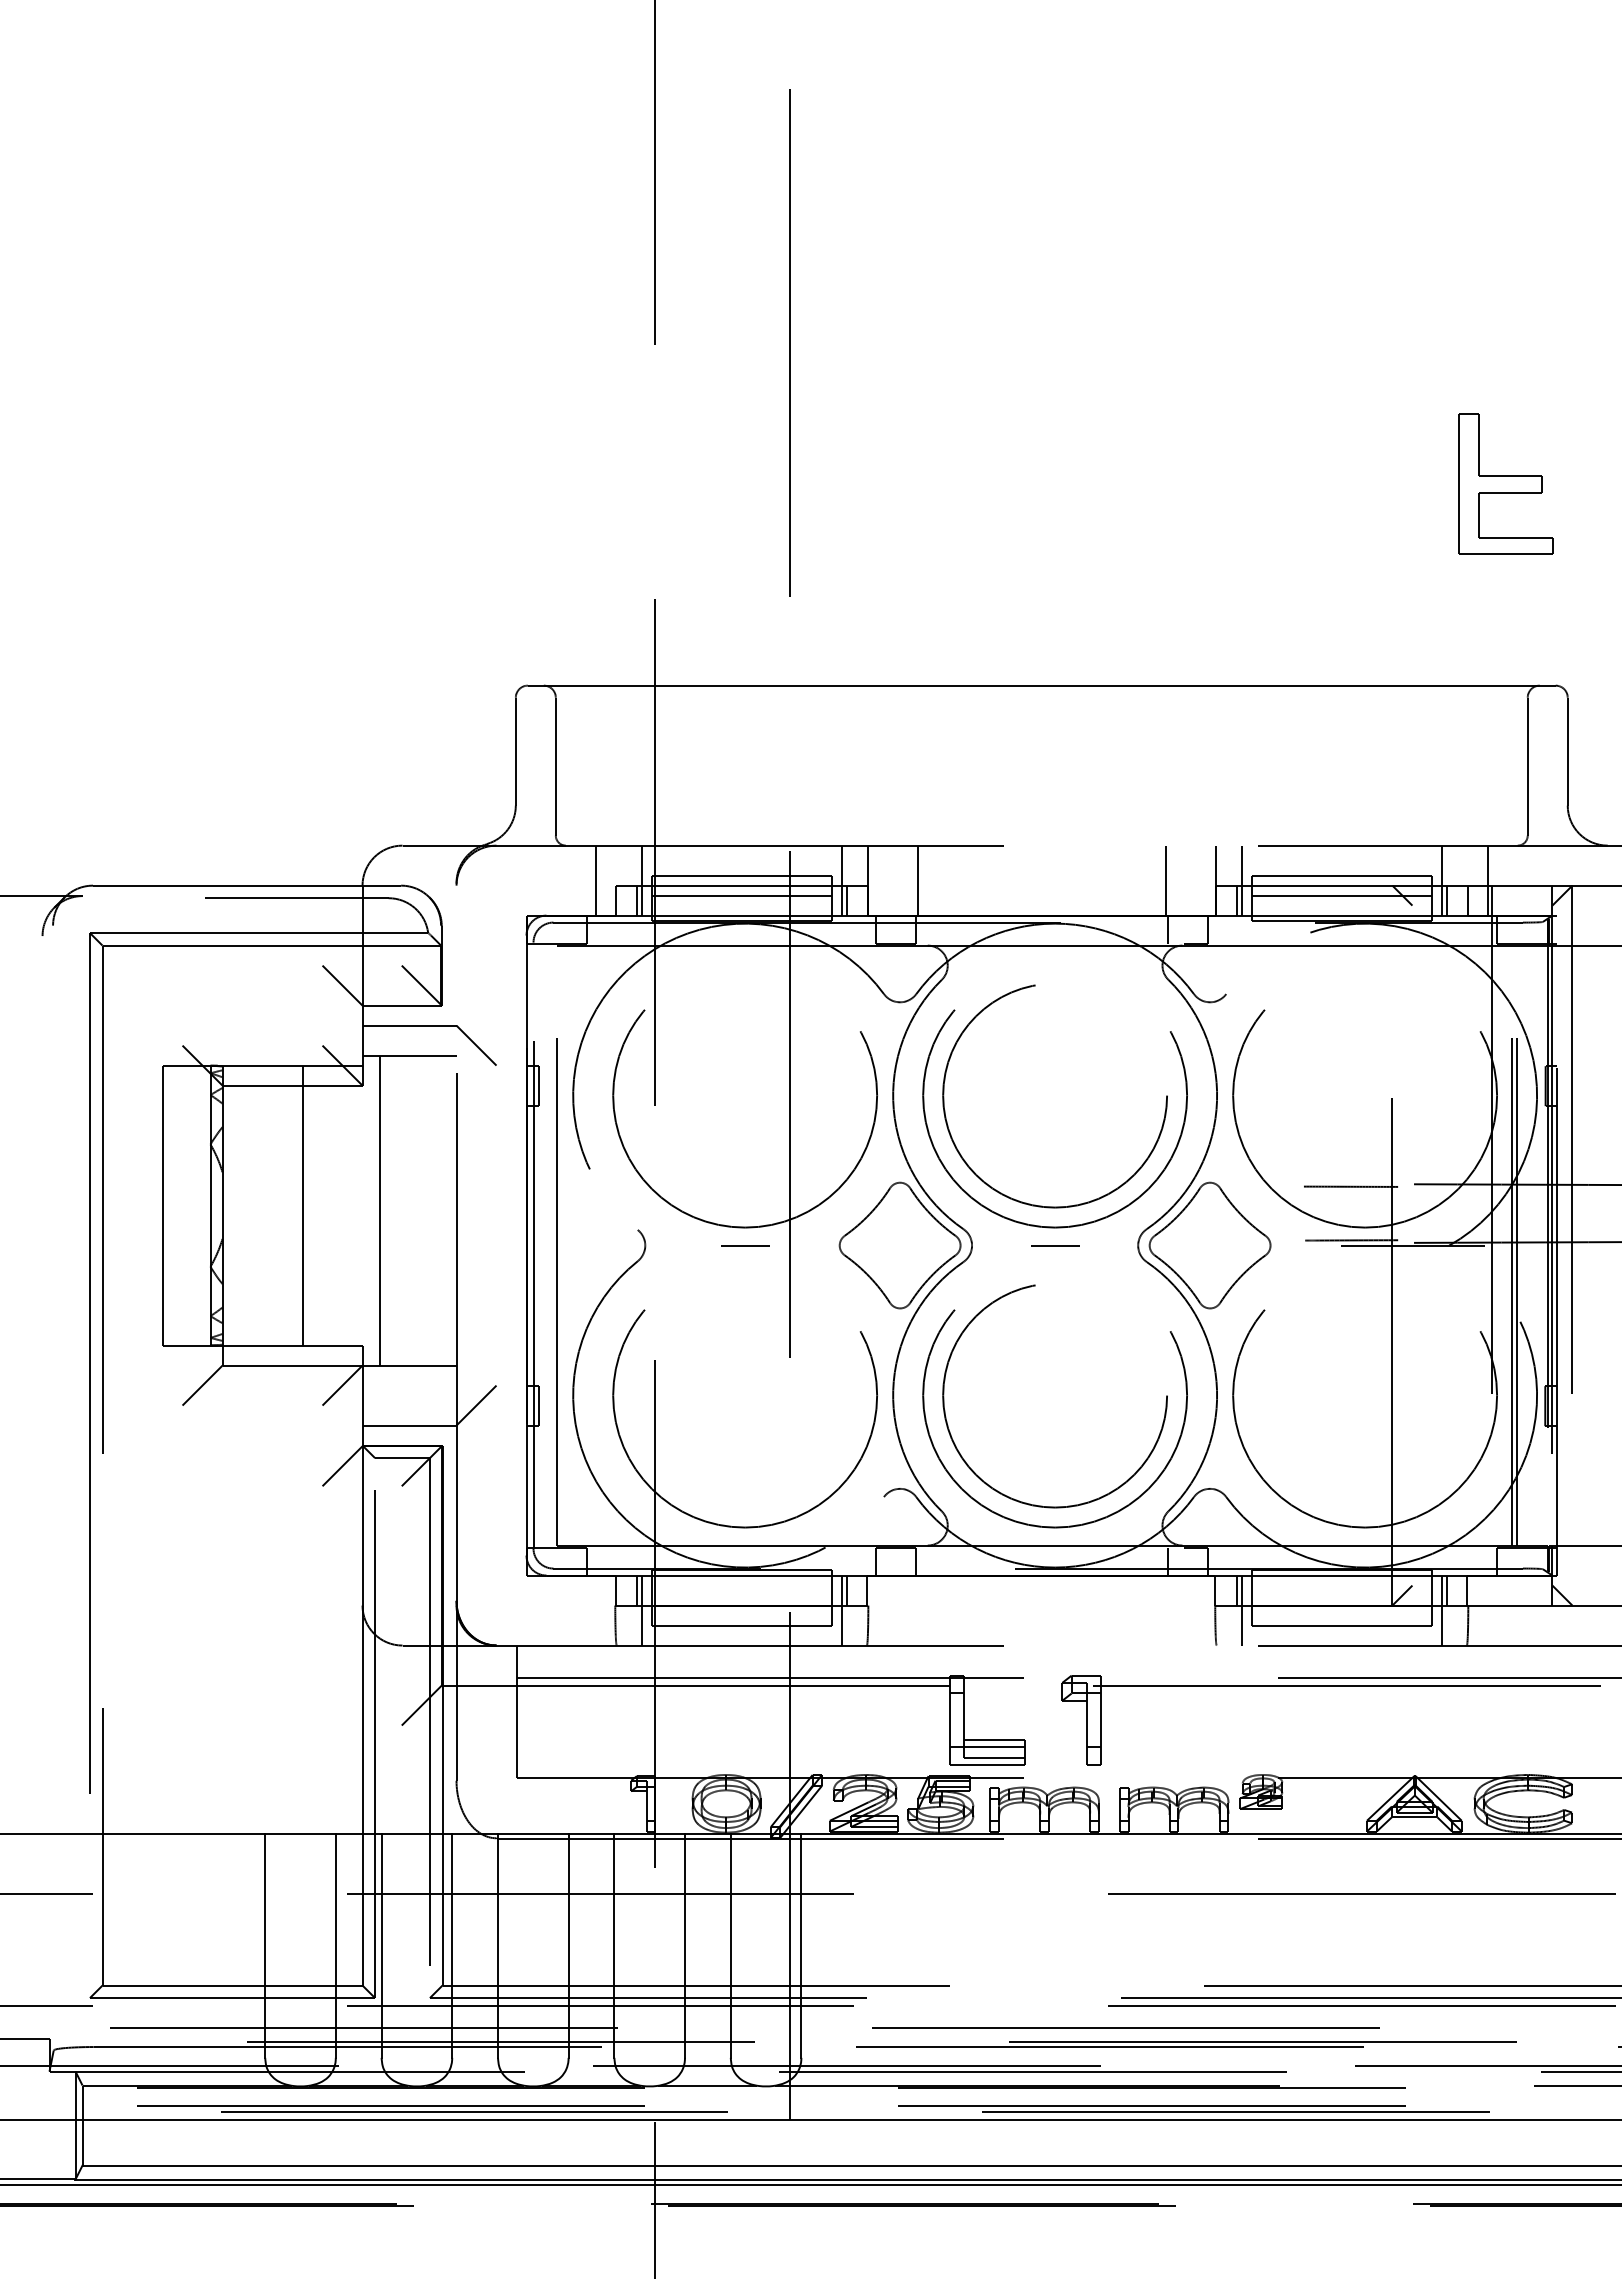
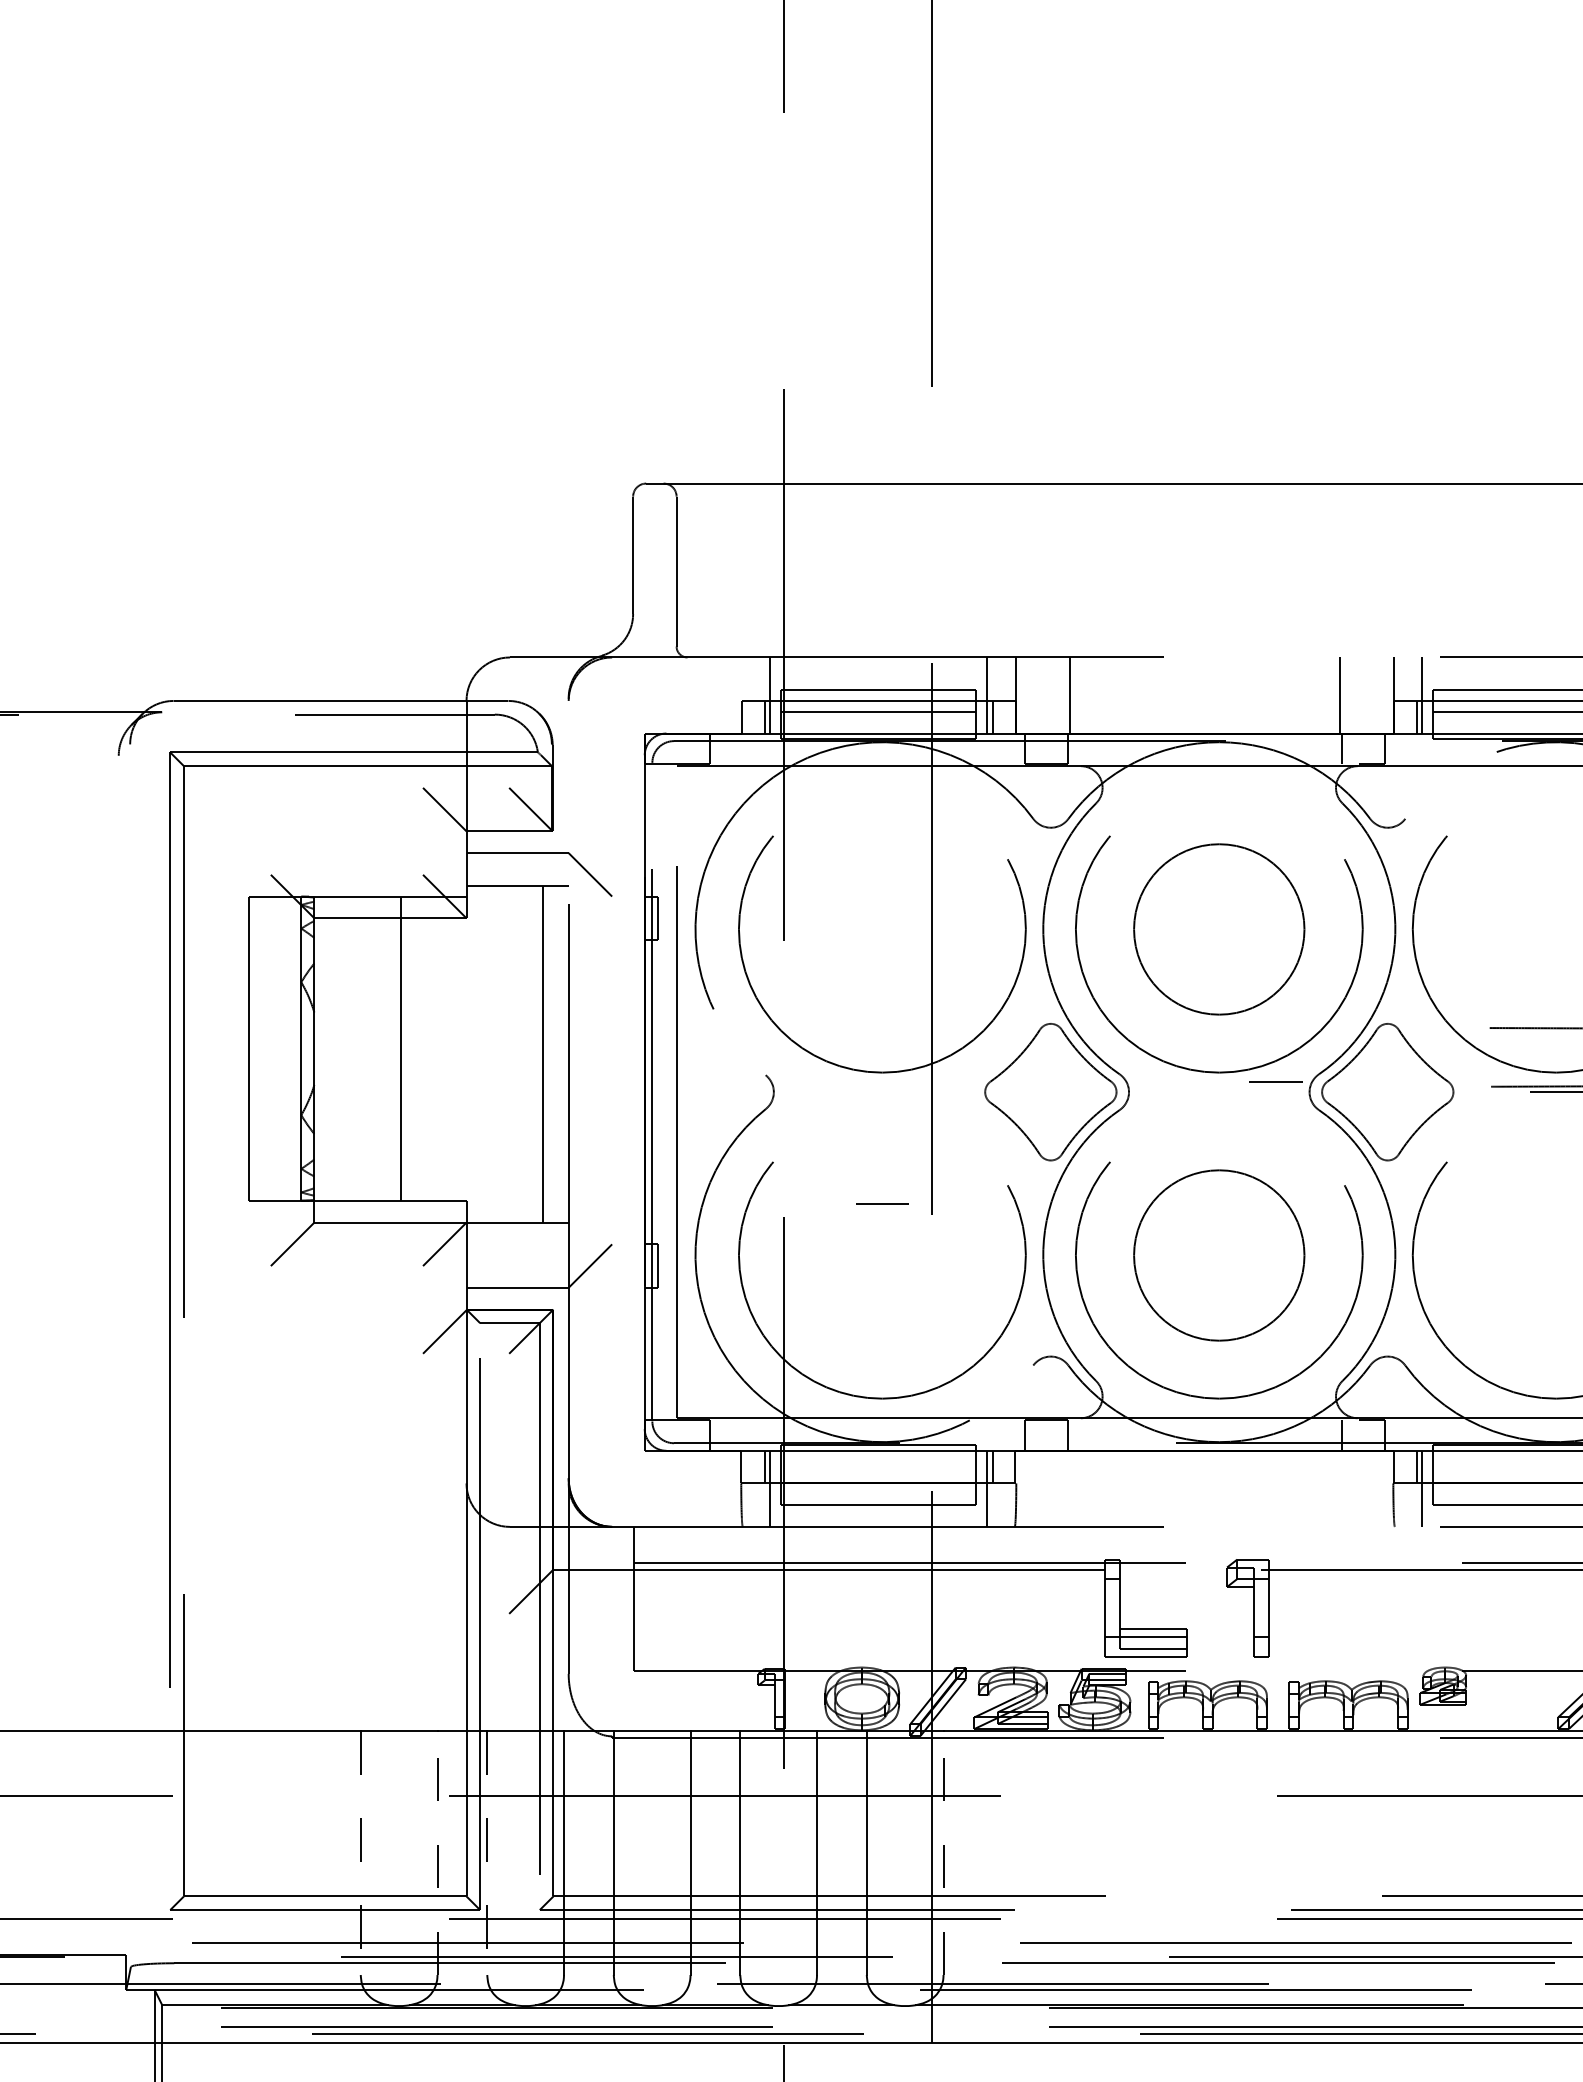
line: (595, 880) -> (719, 695), removed
circle: (1054, 1096) -> (1218, 930), size x0.7
line: (379, 1210) -> (542, 1054), moved
line: (745, 1245) -> (882, 1204), moved
line: (1055, 1245) -> (1276, 1082), moved
circle: (1054, 1396) -> (1218, 1256), size x0.7
line: (335, 1945) -> (437, 1852), solid -> dashed
line: (801, 1945) -> (943, 1852), solid -> dashed
line: (265, 1946) -> (361, 1854), solid -> dashed
line: (381, 1946) -> (487, 1854), solid -> dashed

